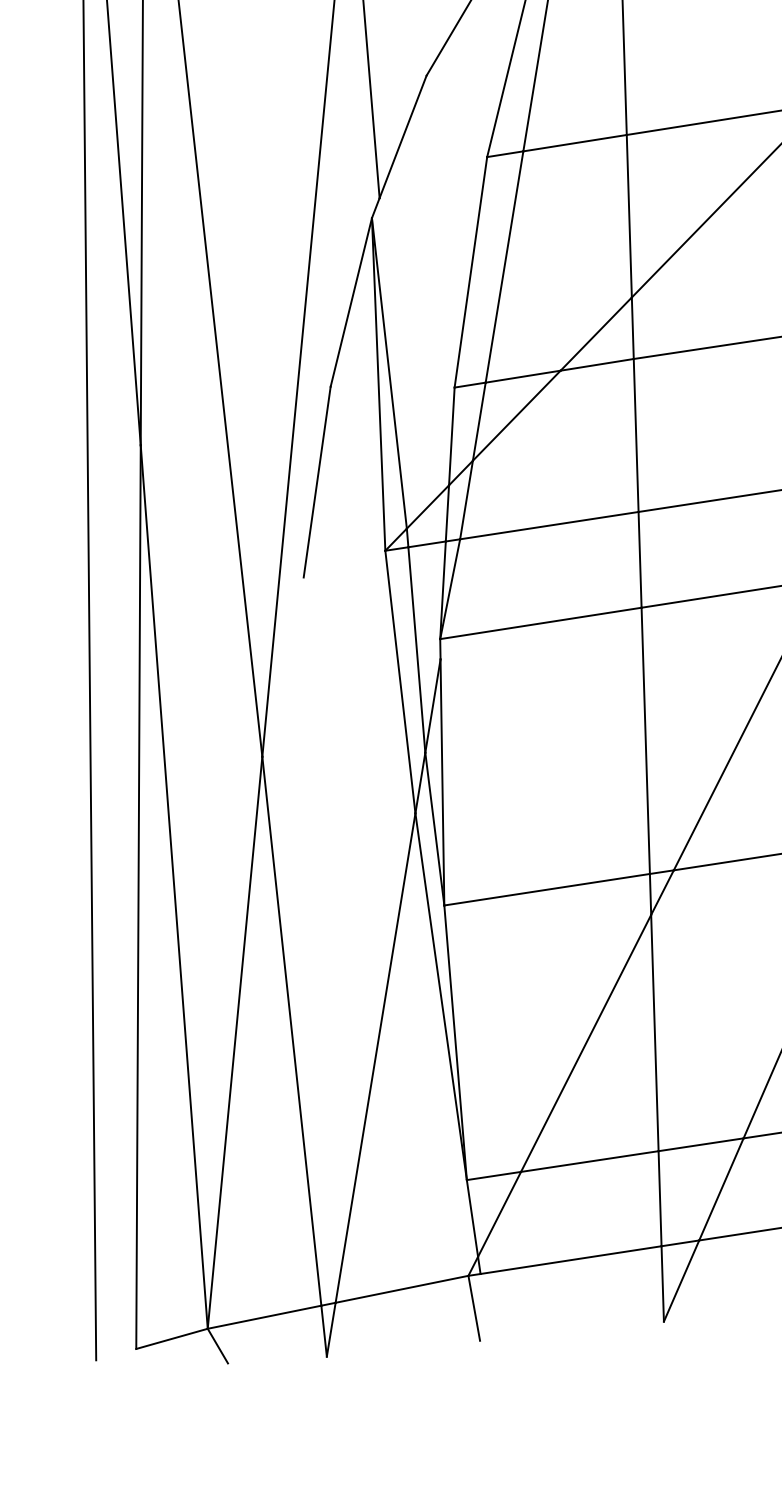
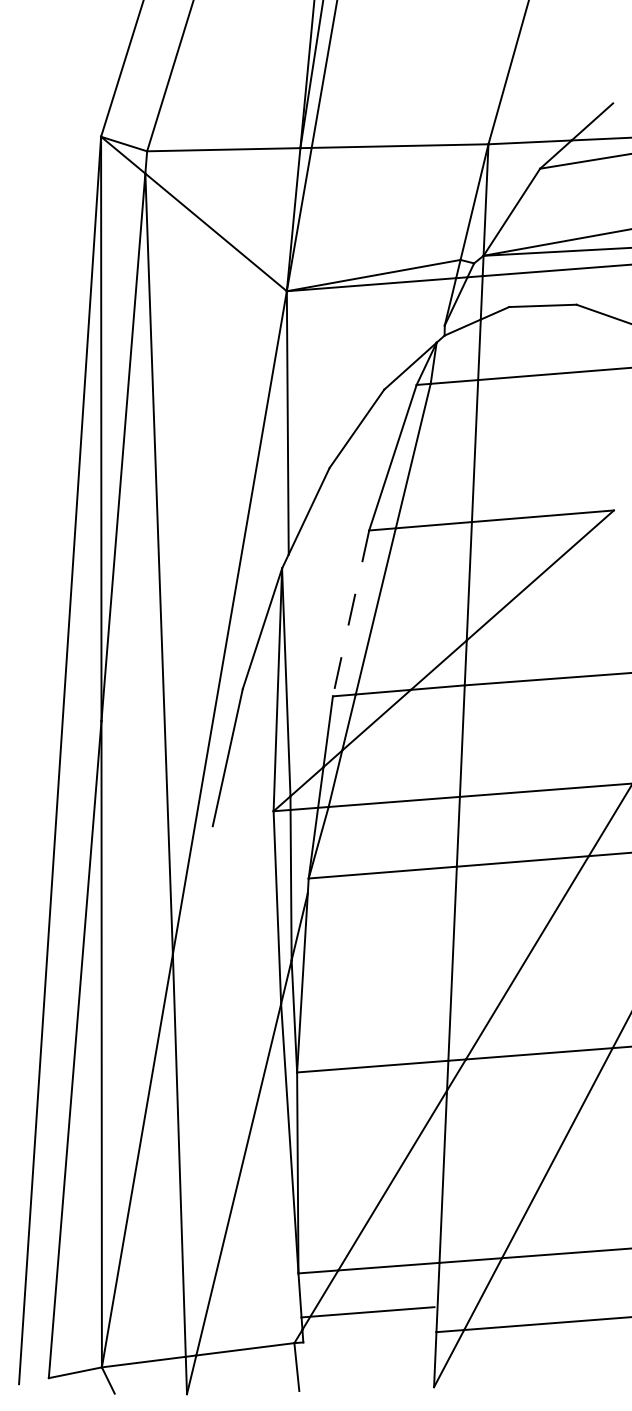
line: (471, 272) -> (351, 613), solid -> dashed
line: (570, 1260) -> (367, 1312), moved

